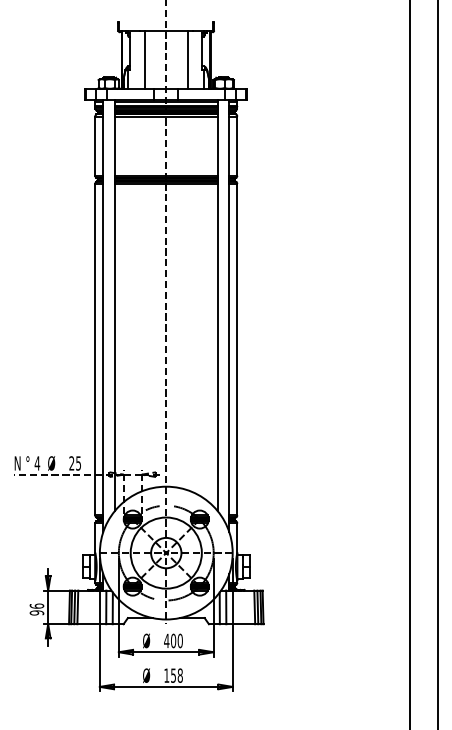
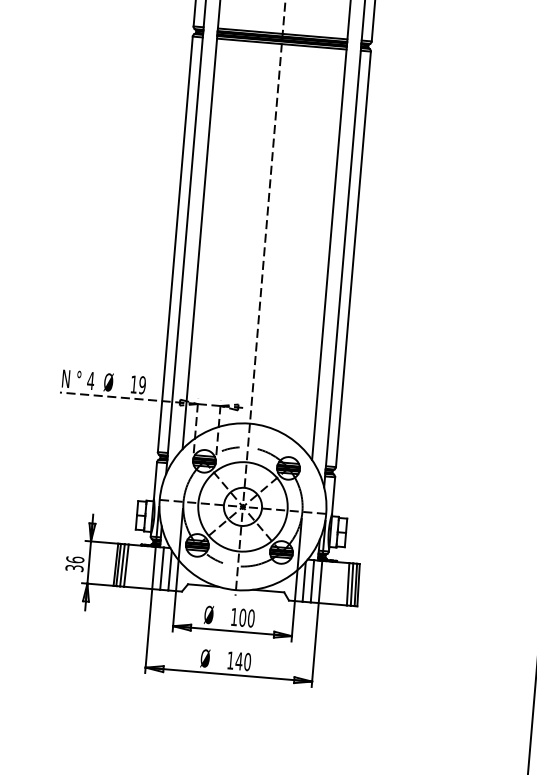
text: (75, 463) -> (138, 385), 25 -> 19
text: (36, 612) -> (74, 567), 96 -> 36
text: (166, 640) -> (234, 616), 400 -> 100
text: (176, 675) -> (242, 661), 158 -> 140

